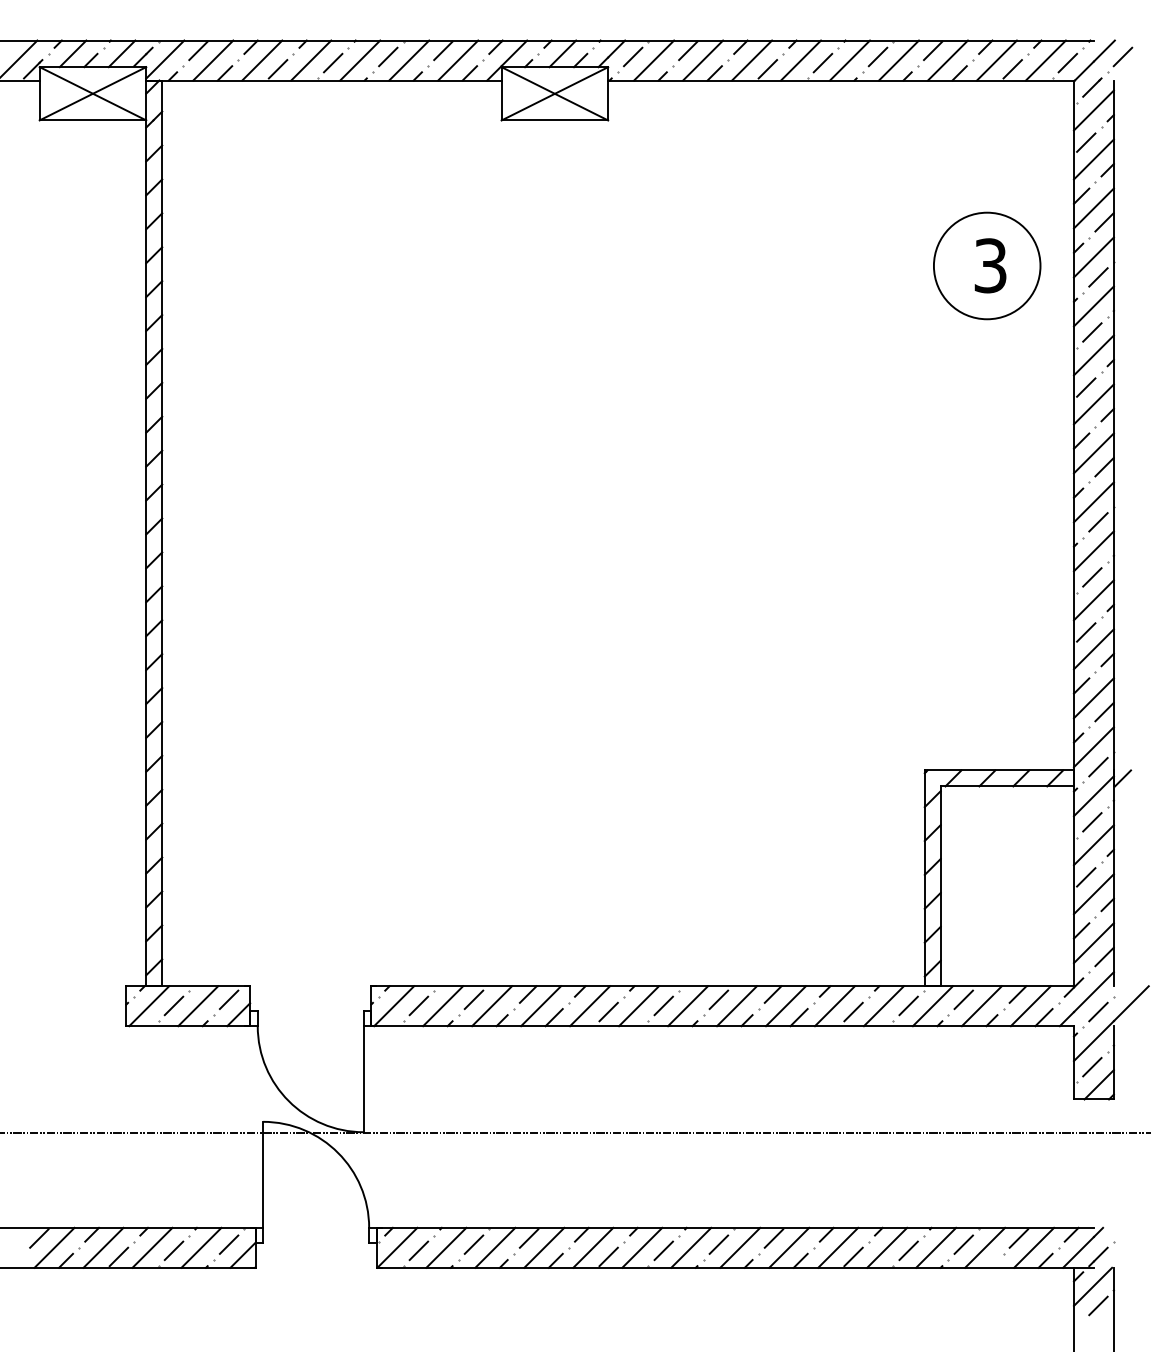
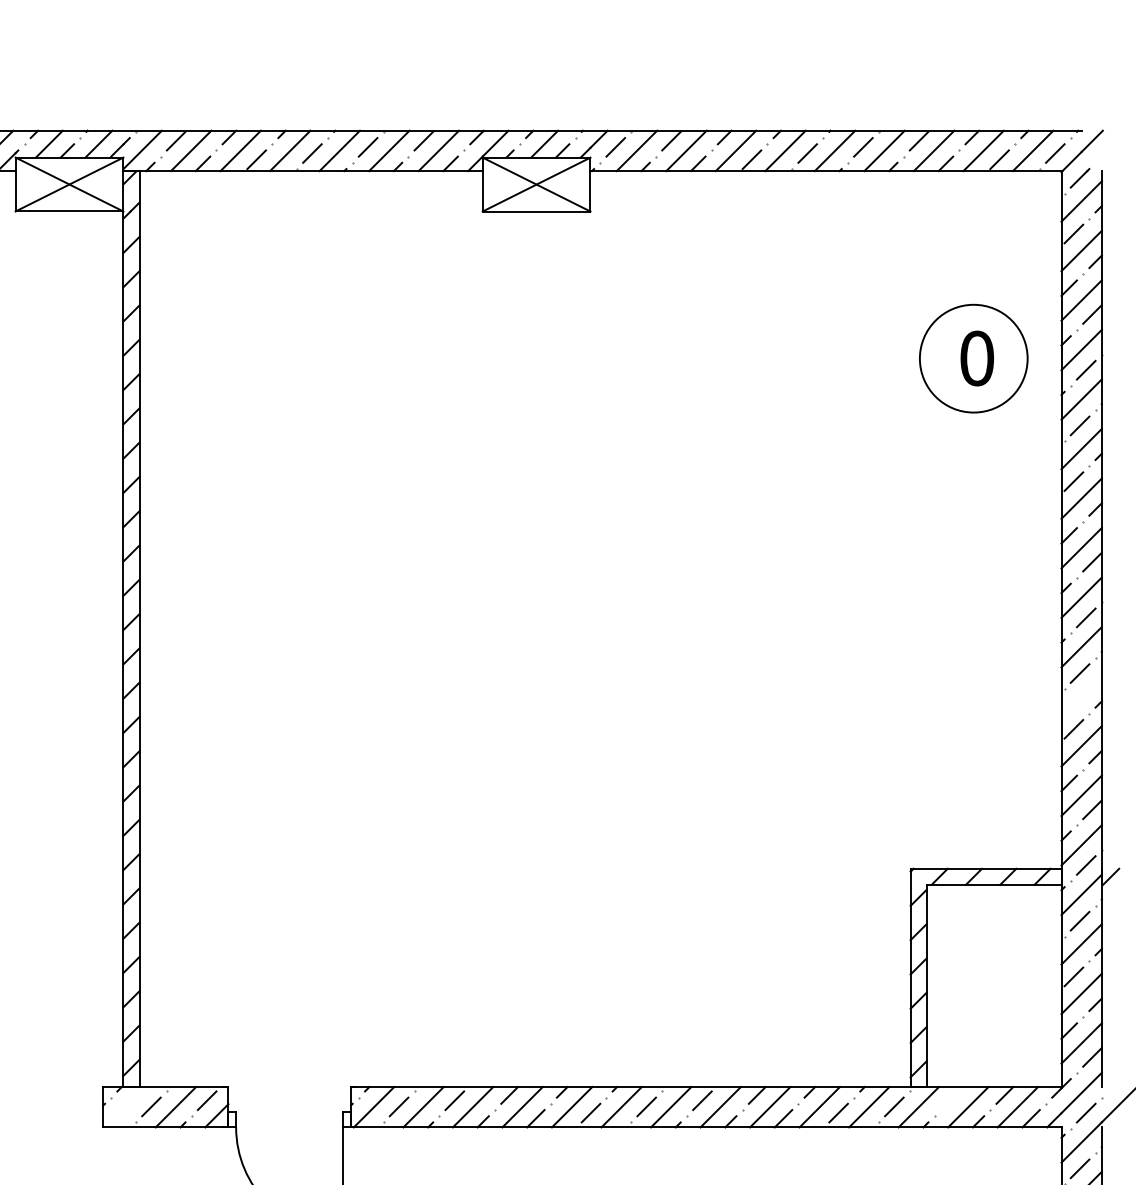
part: (1120, 59) -> (1108, 149), removed
text: (990, 265) -> (977, 358), 3 -> 0
line: (1093, 600) -> (1081, 696), removed
line: (963, 999) -> (949, 1100), removed
line: (149, 1006) -> (126, 1107), removed

